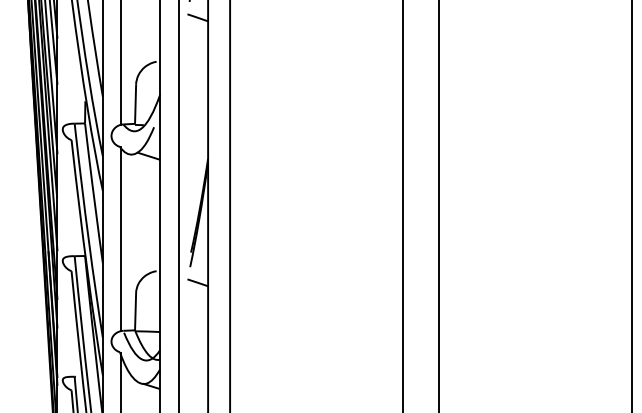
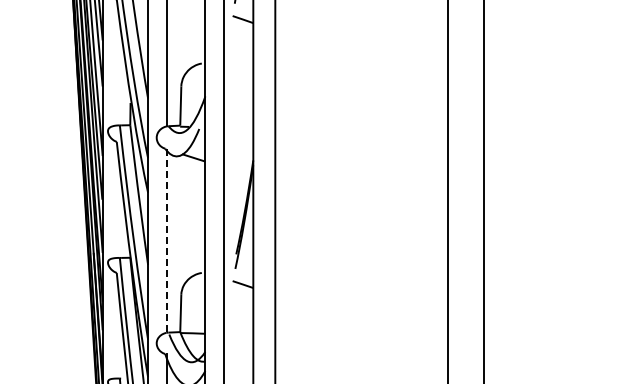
line: (121, 239) -> (166, 241), solid -> dashed

